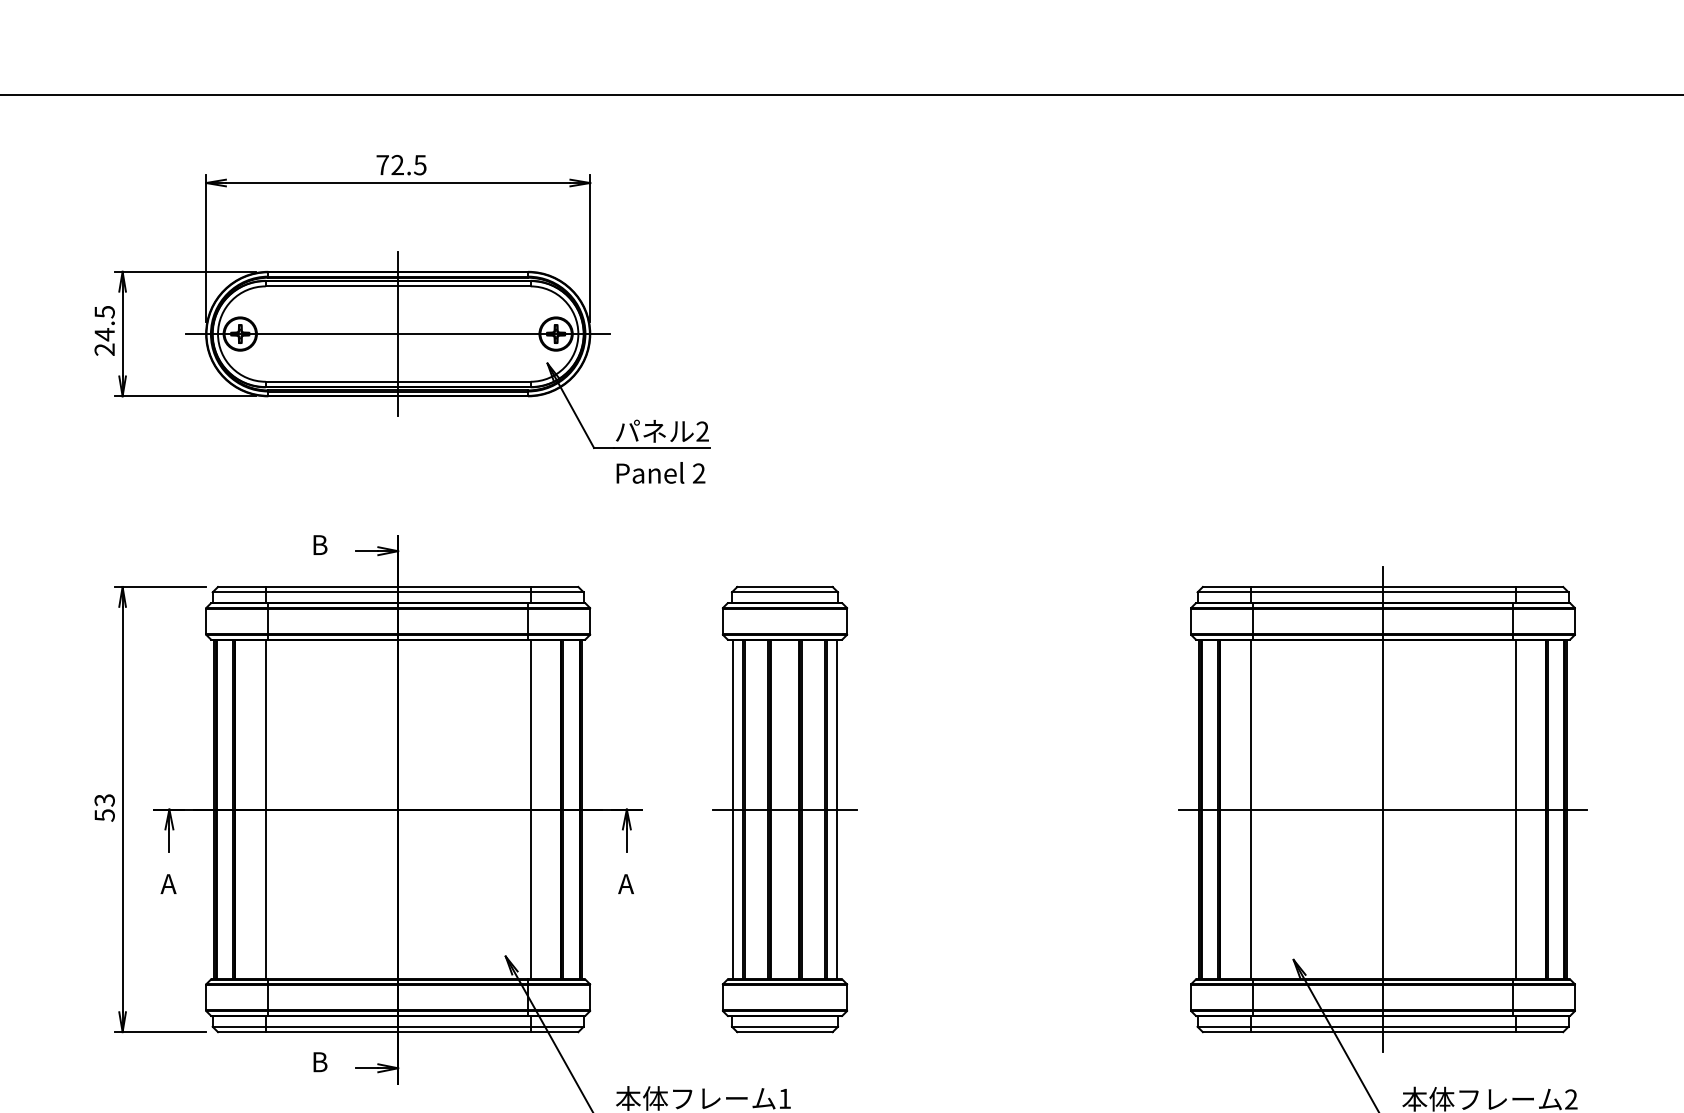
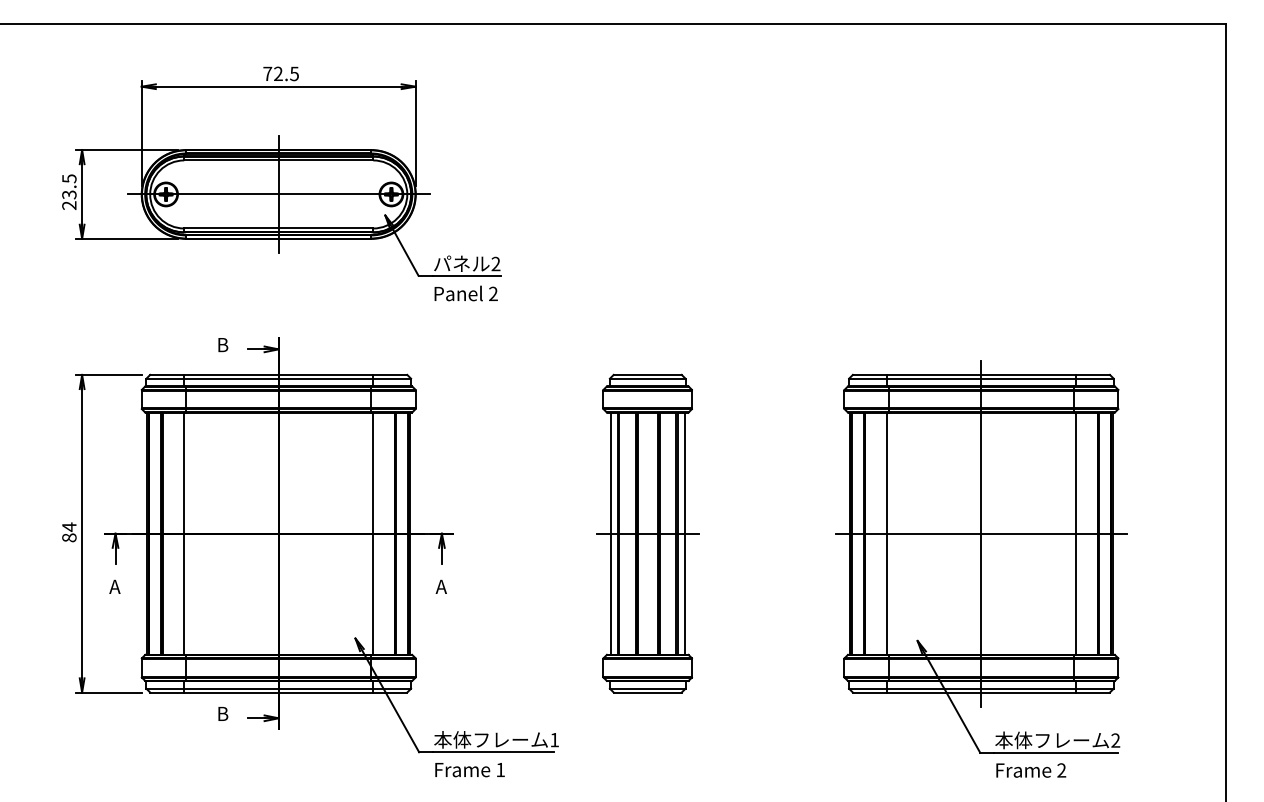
text: (104, 334) -> (69, 194), 24.5 -> 23.5
text: (104, 807) -> (69, 532), 53 -> 84
part: (784, 809) -> (647, 533), moved

